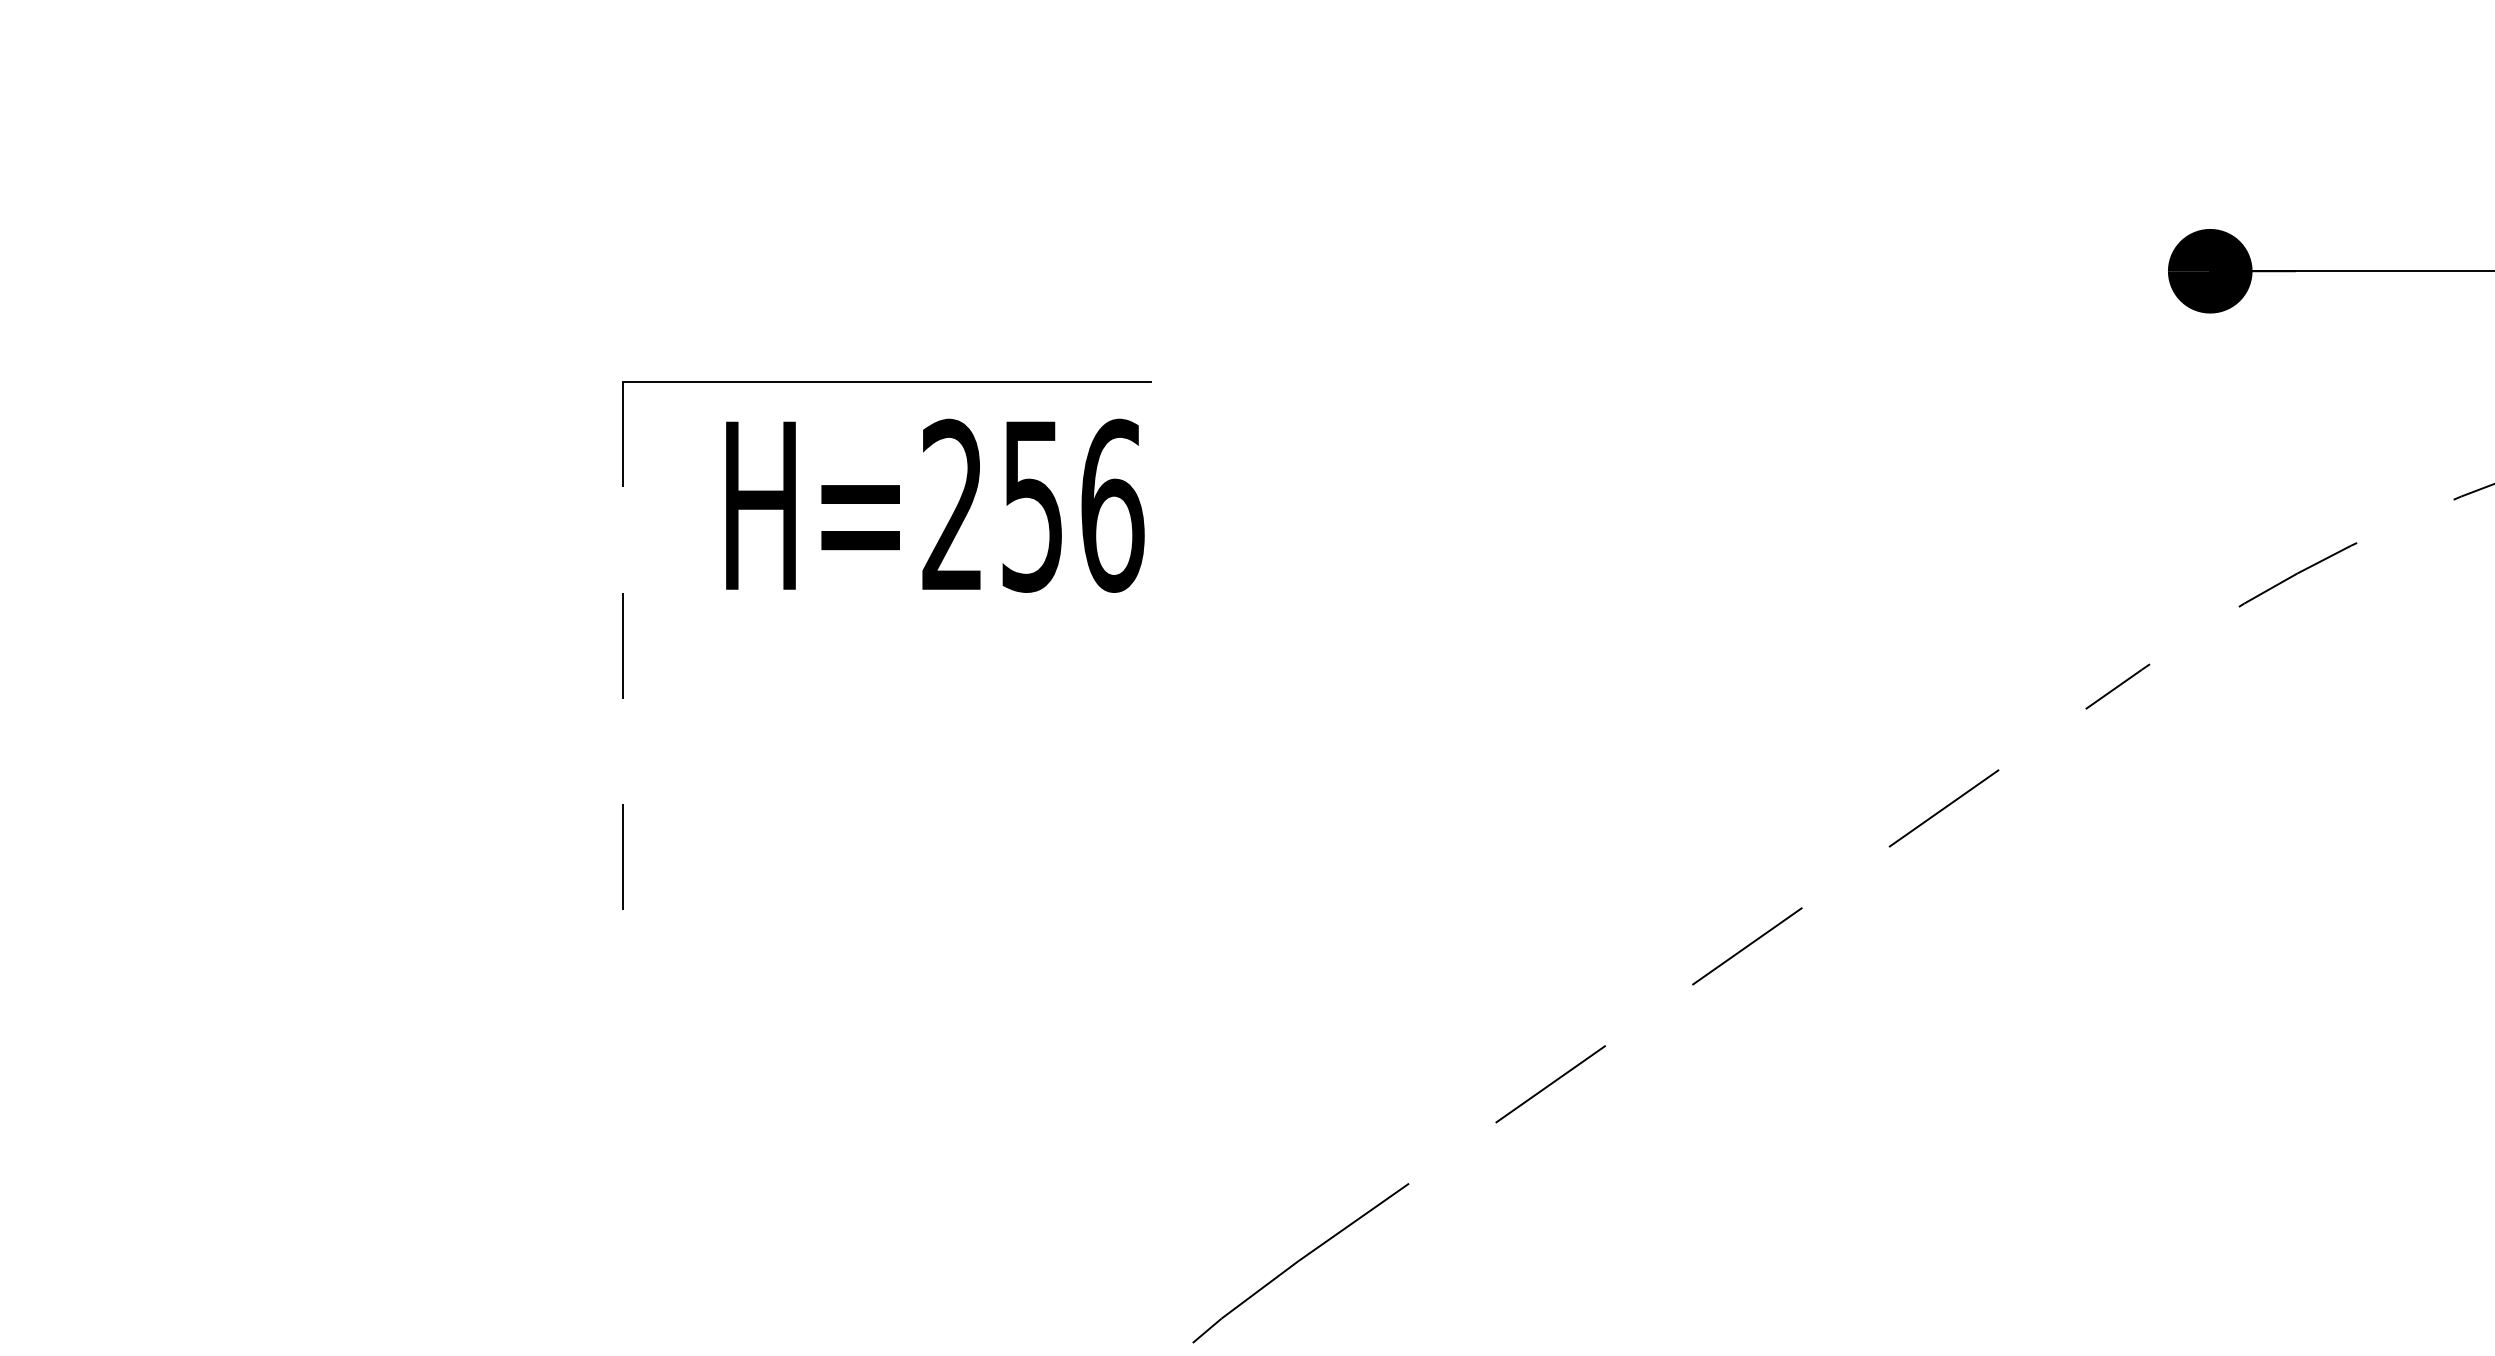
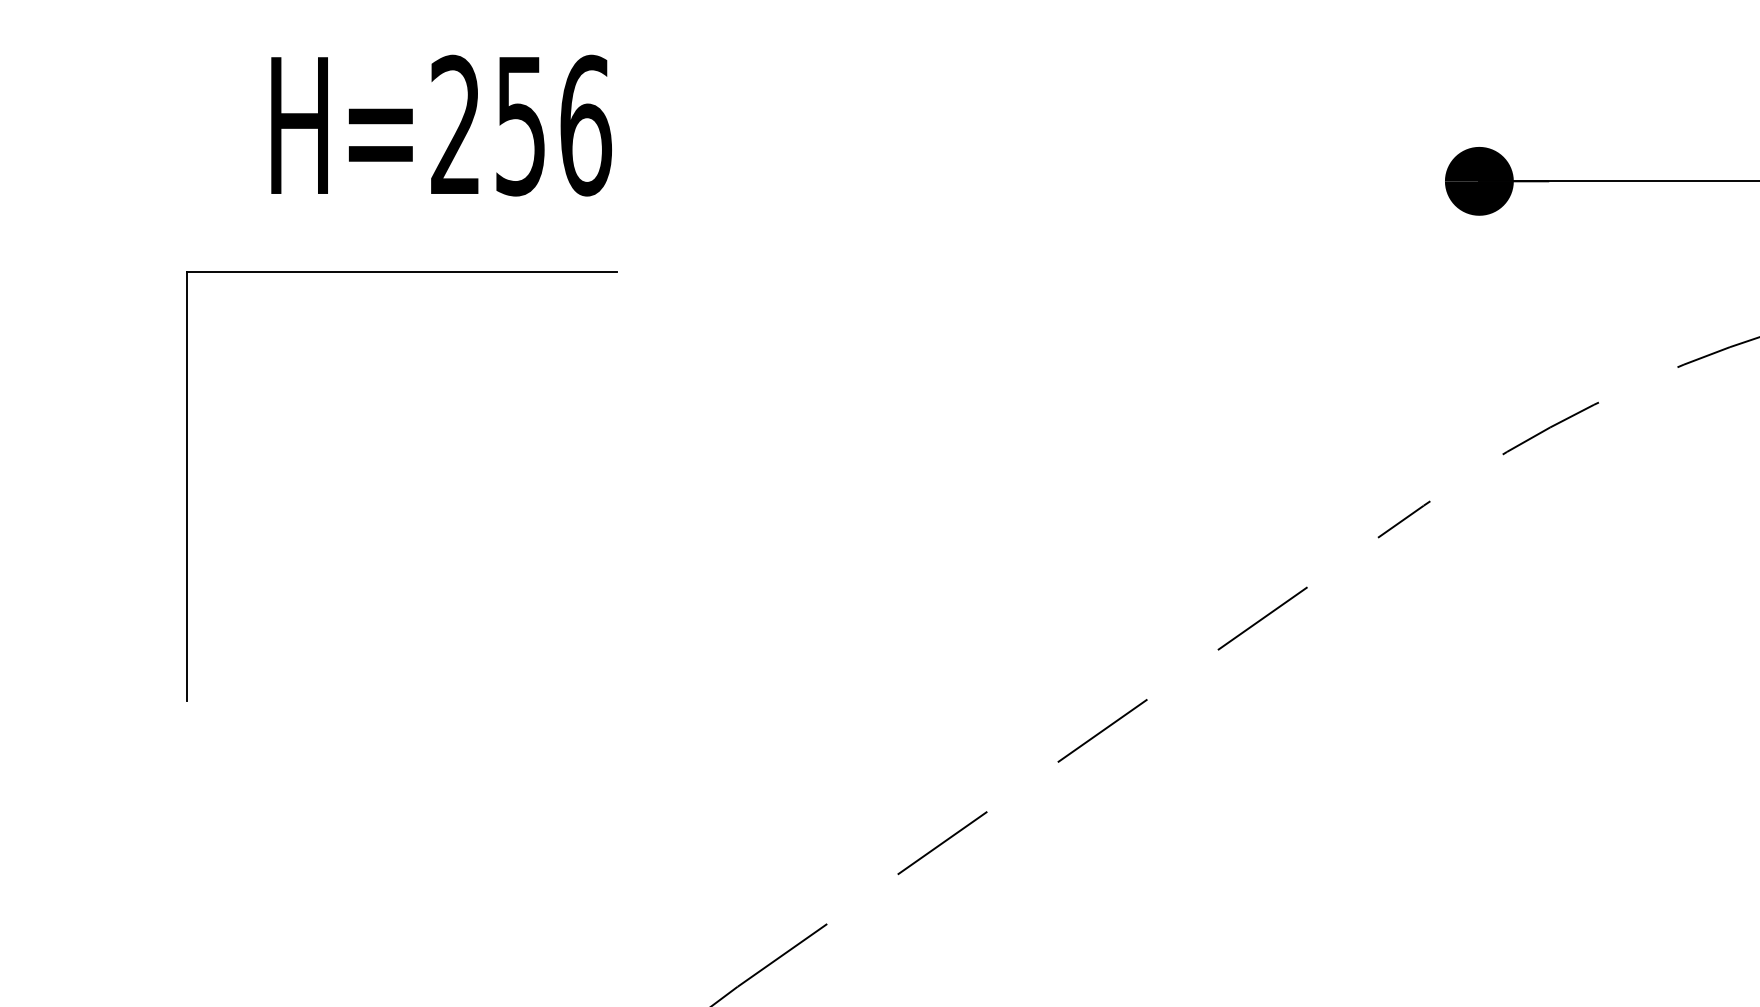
text: (935, 505) -> (441, 125), moved
line: (623, 645) -> (187, 485), dashed -> solid

